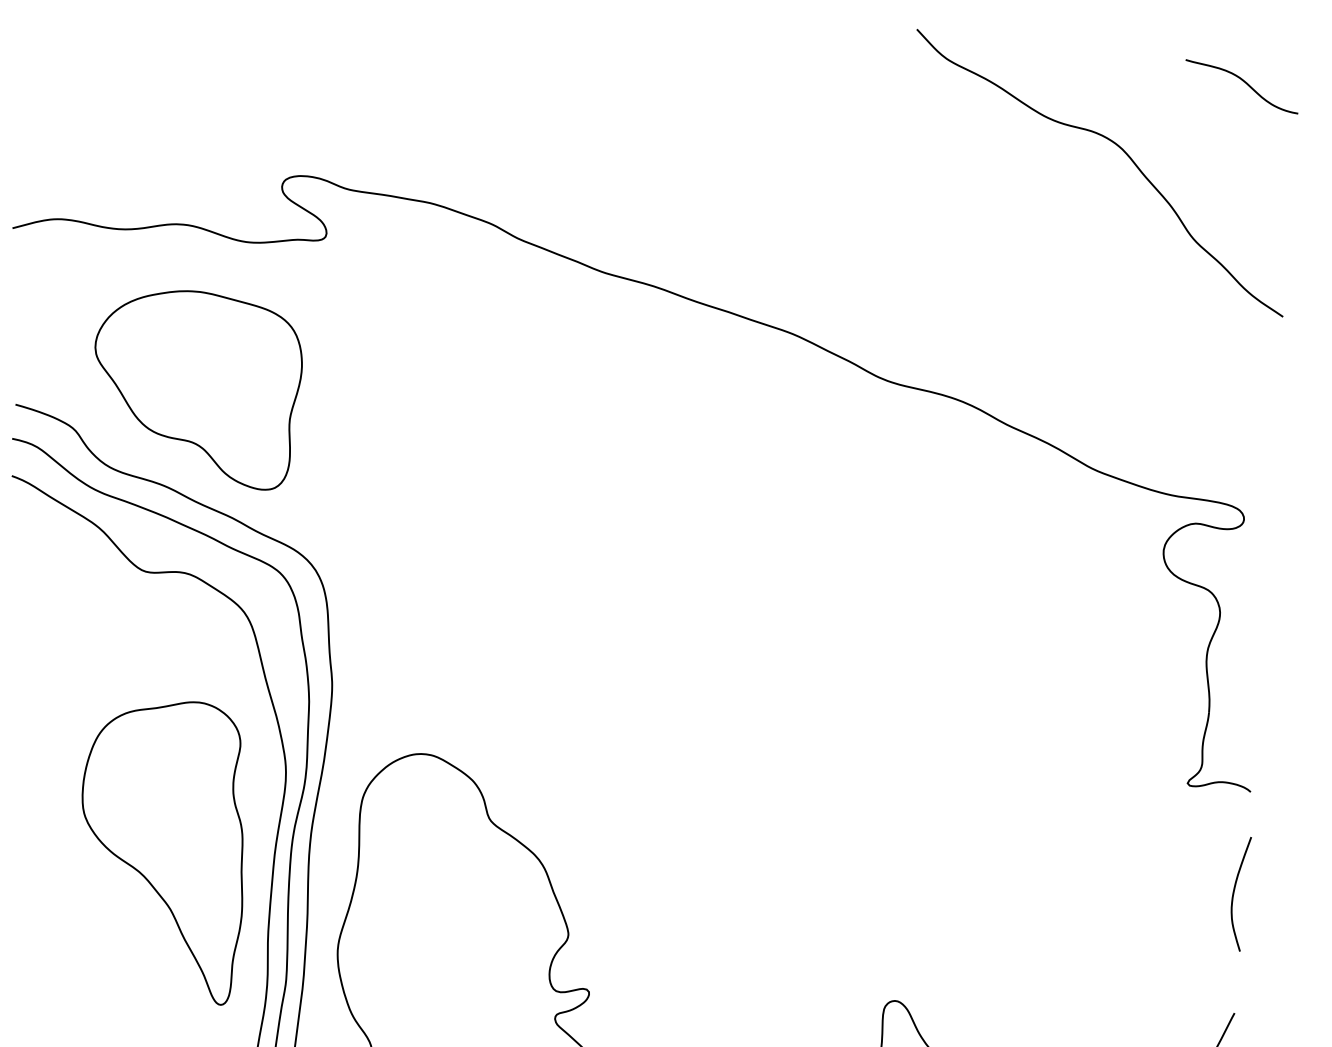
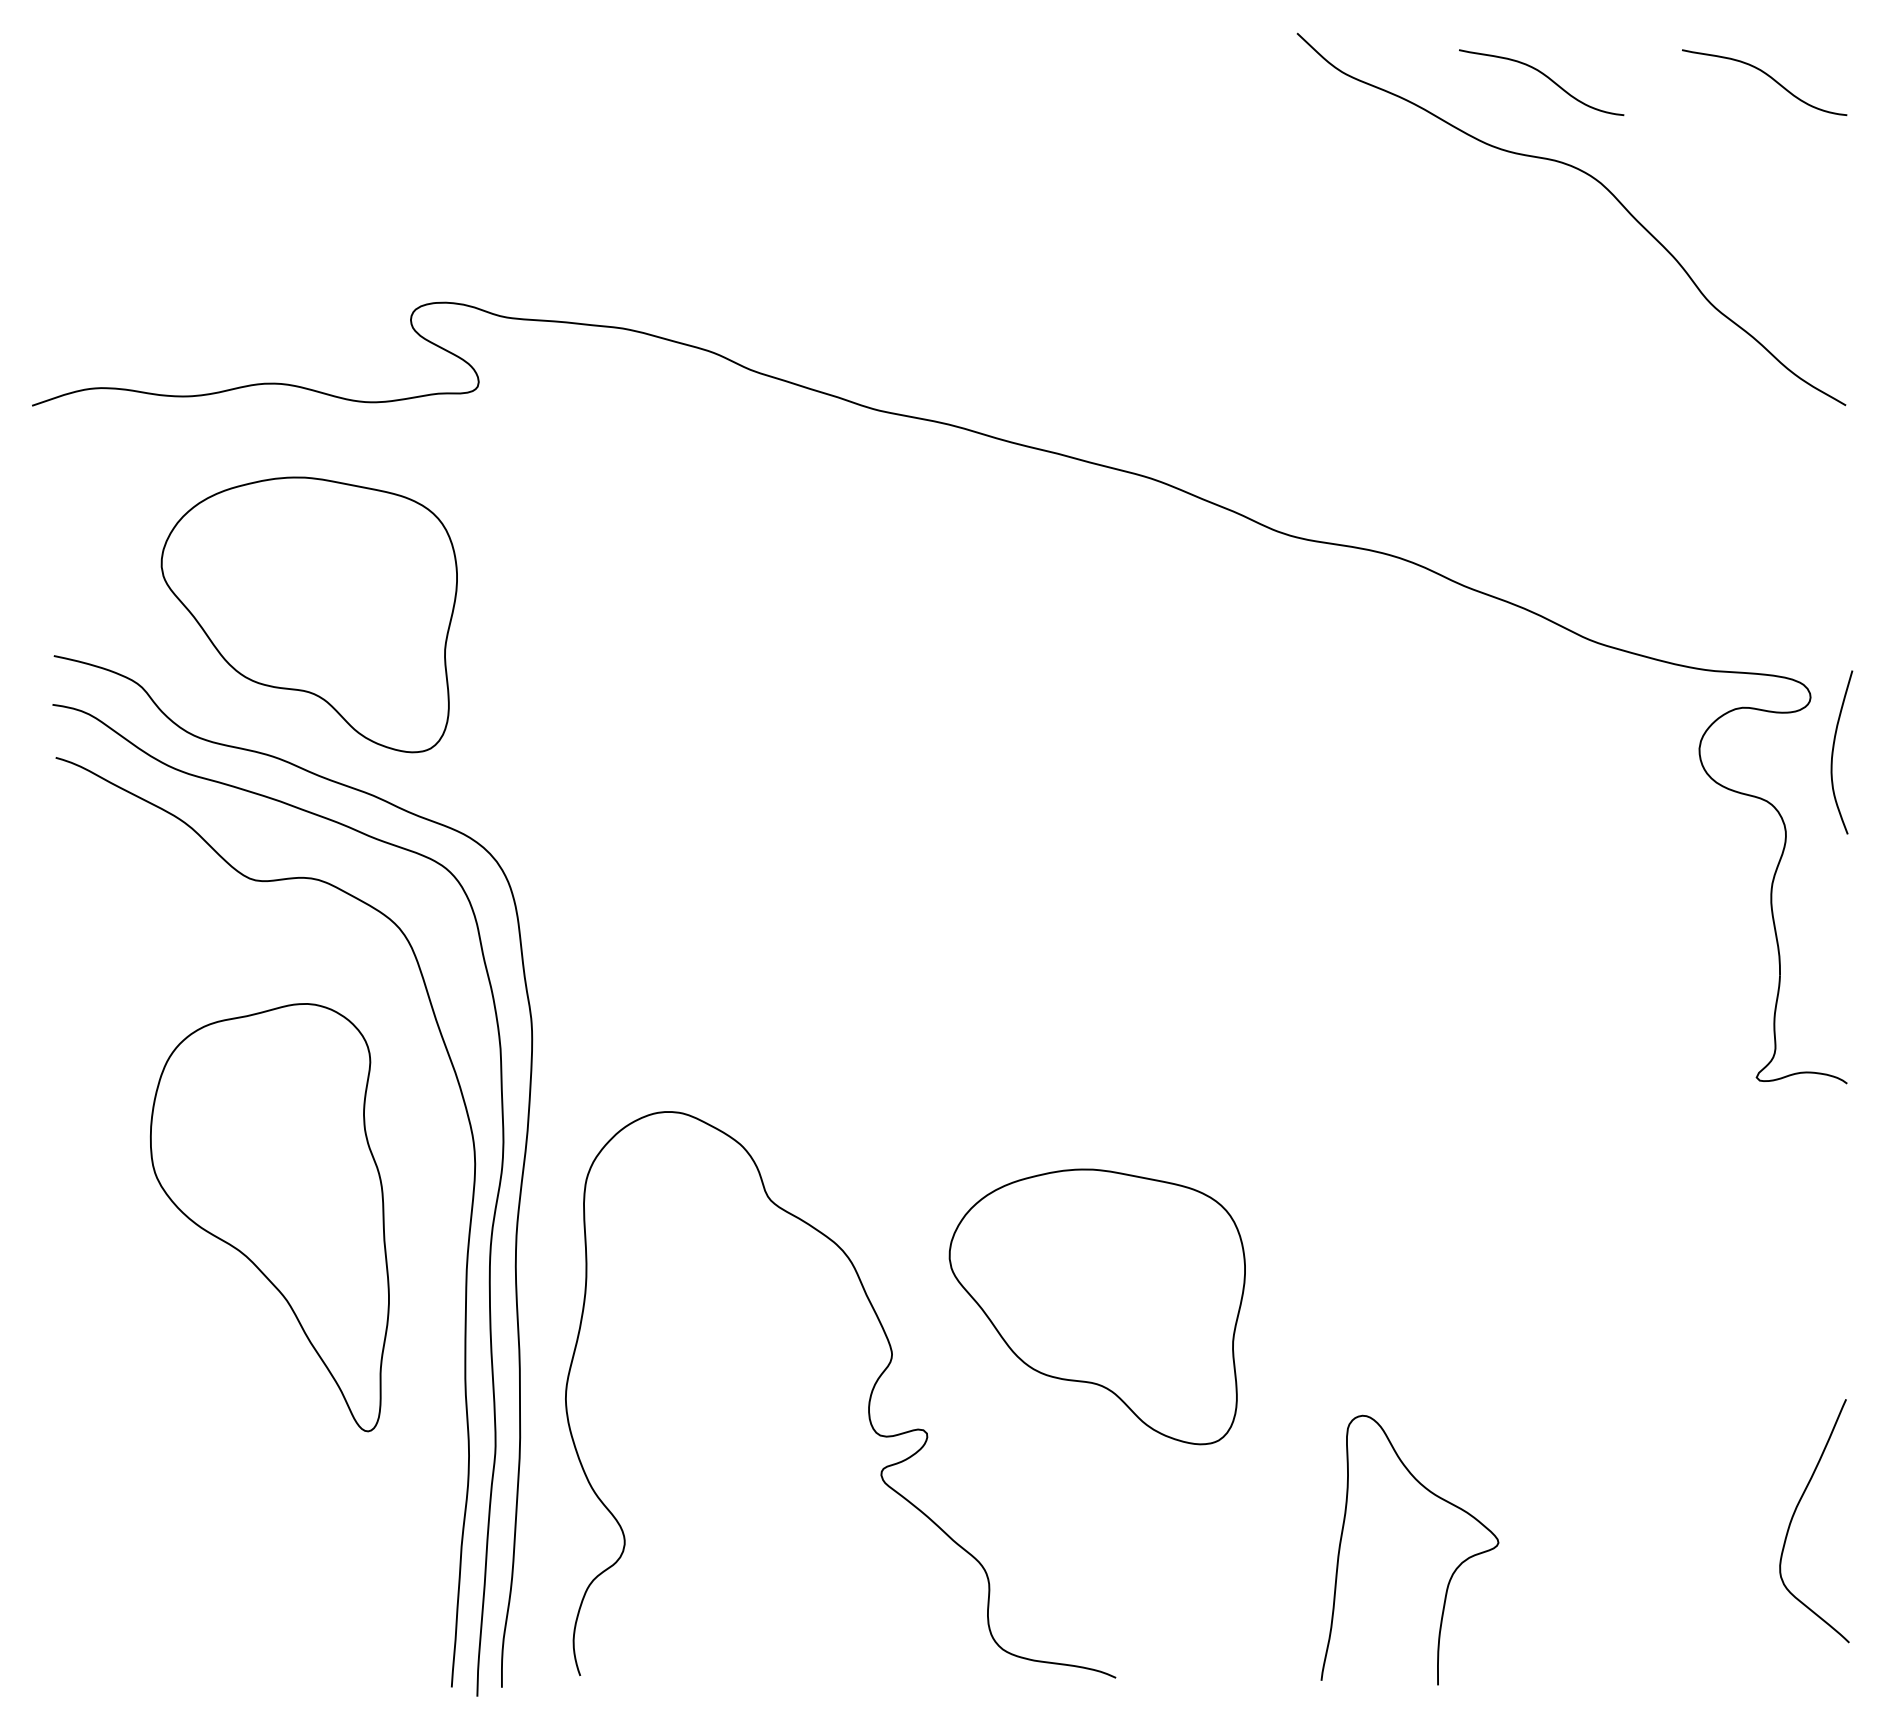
curve: (1089, 72) -> (1546, 77), added
part: (162, 850) -> (269, 1217), moved
curve: (1234, 893) -> (1833, 752), moved
part: (714, 911) -> (1096, 1306), added

